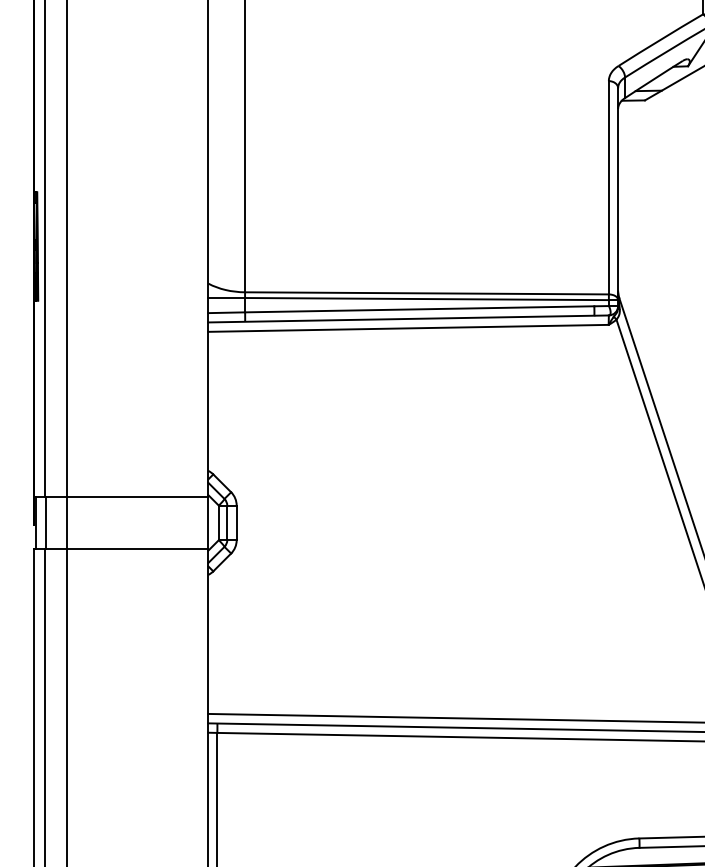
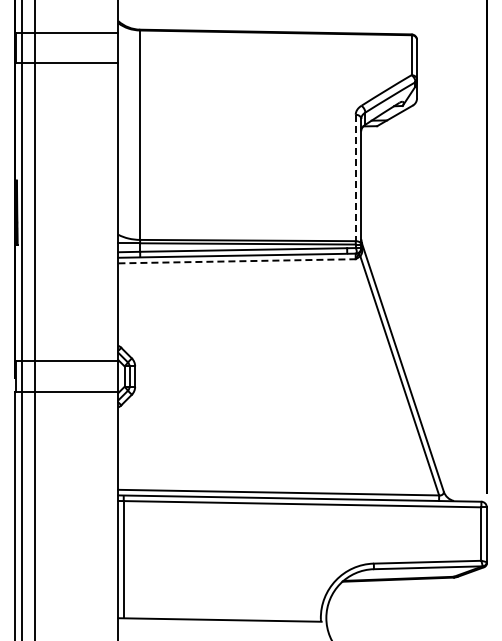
line: (608, 188) -> (355, 178), solid -> dashed
line: (409, 328) -> (237, 261), solid -> dashed

